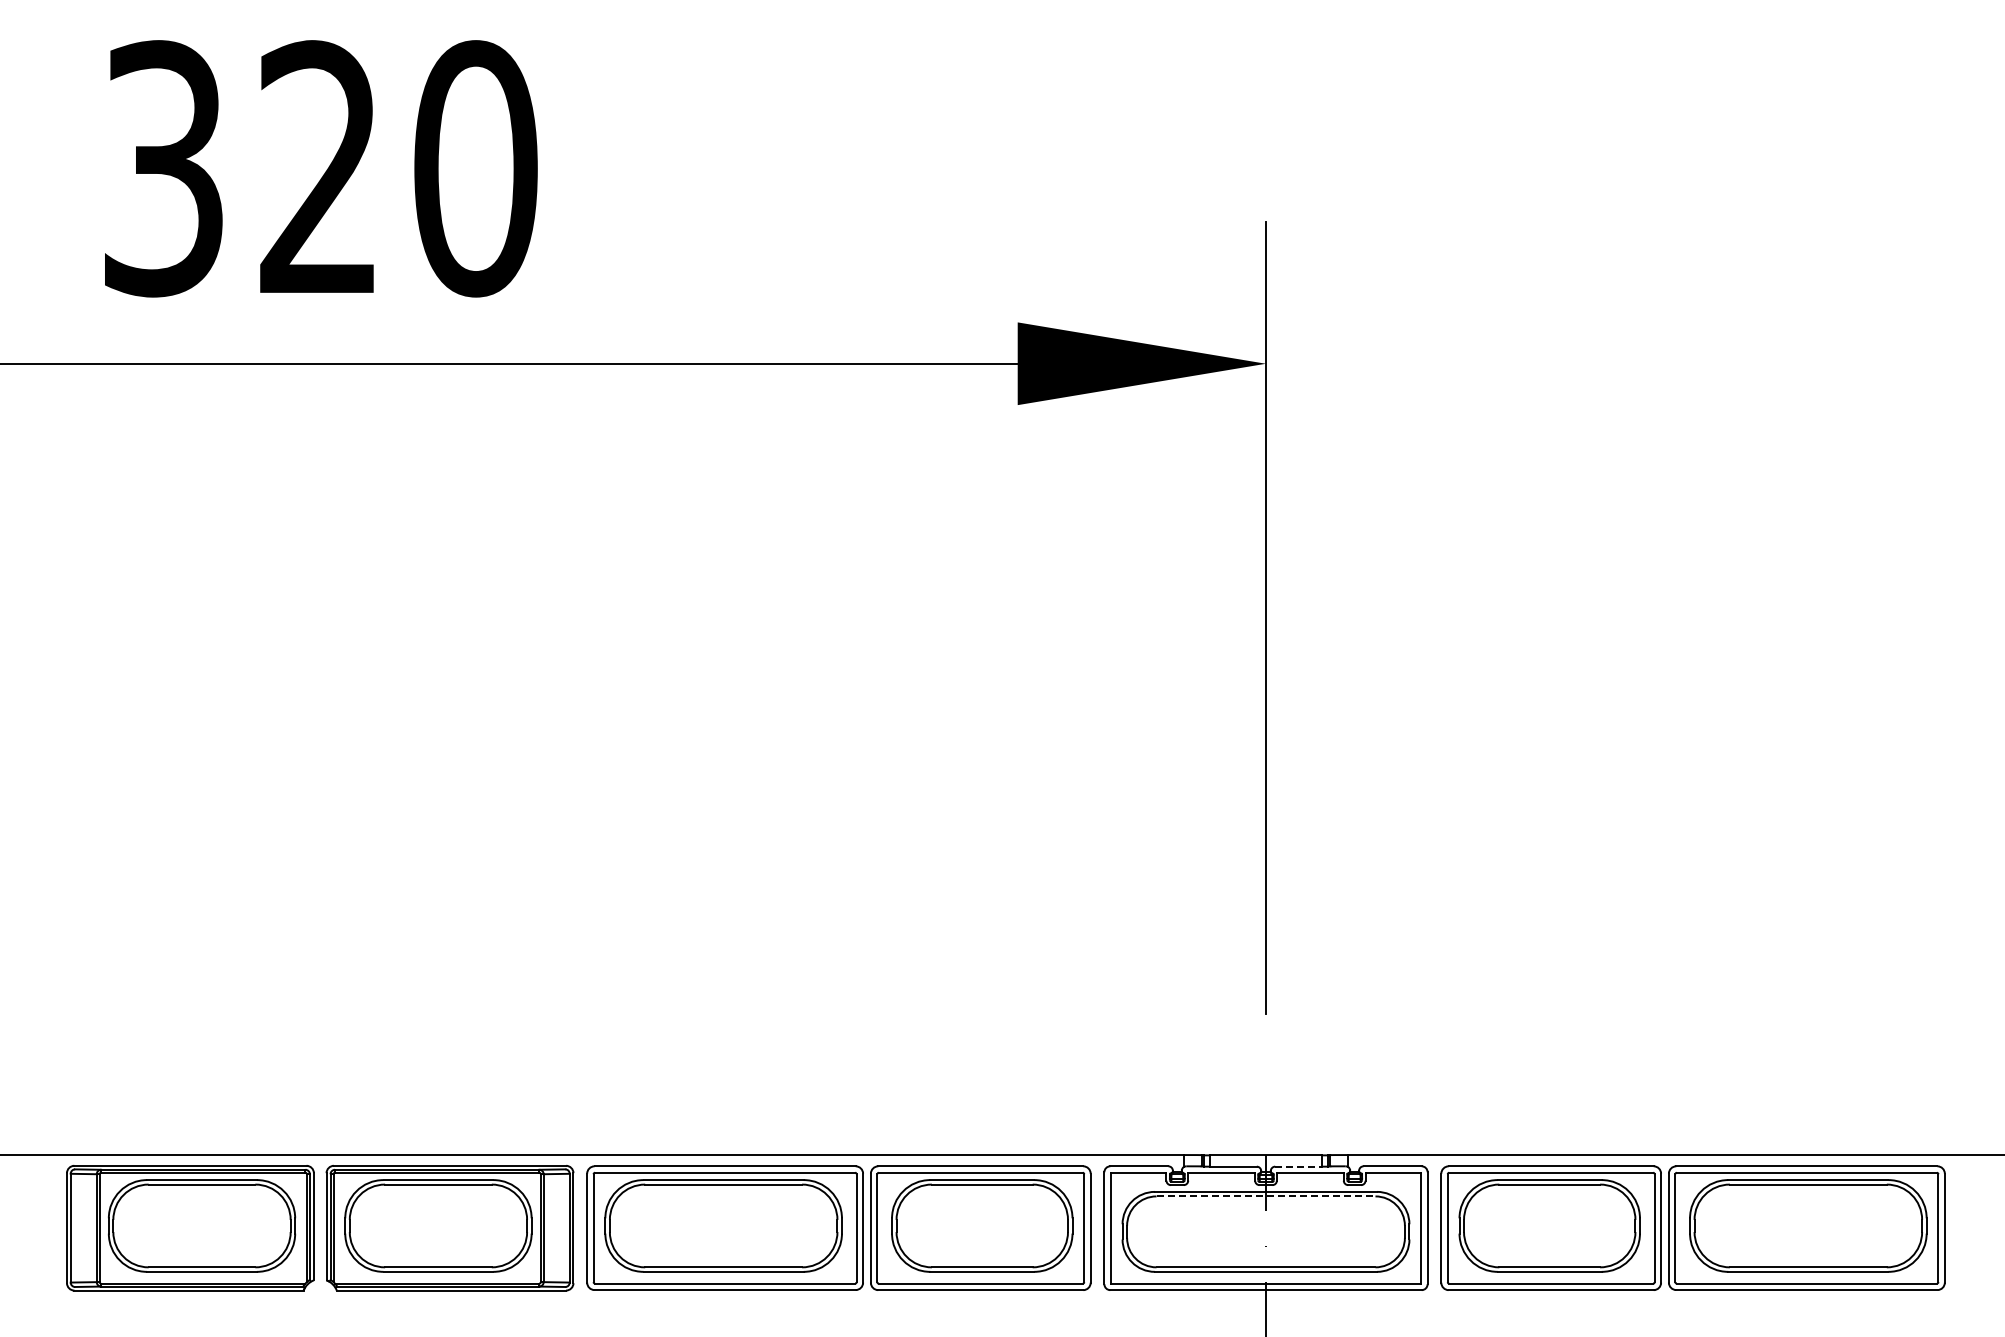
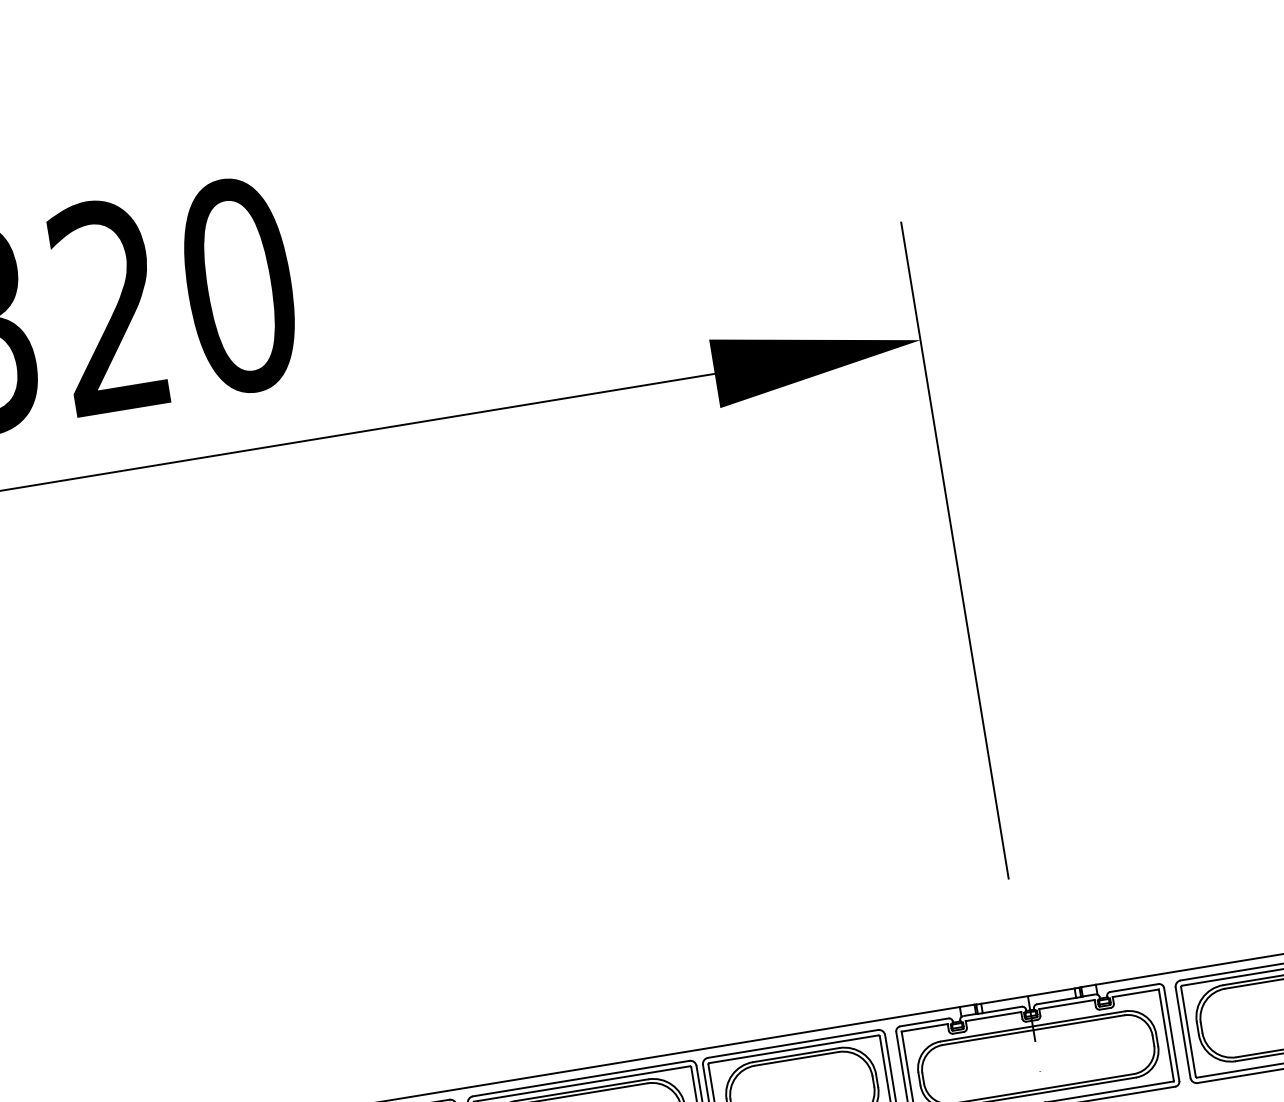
line: (1298, 1166) -> (1056, 1000), dashed -> solid
line: (1266, 1196) -> (1033, 1030), dashed -> solid

